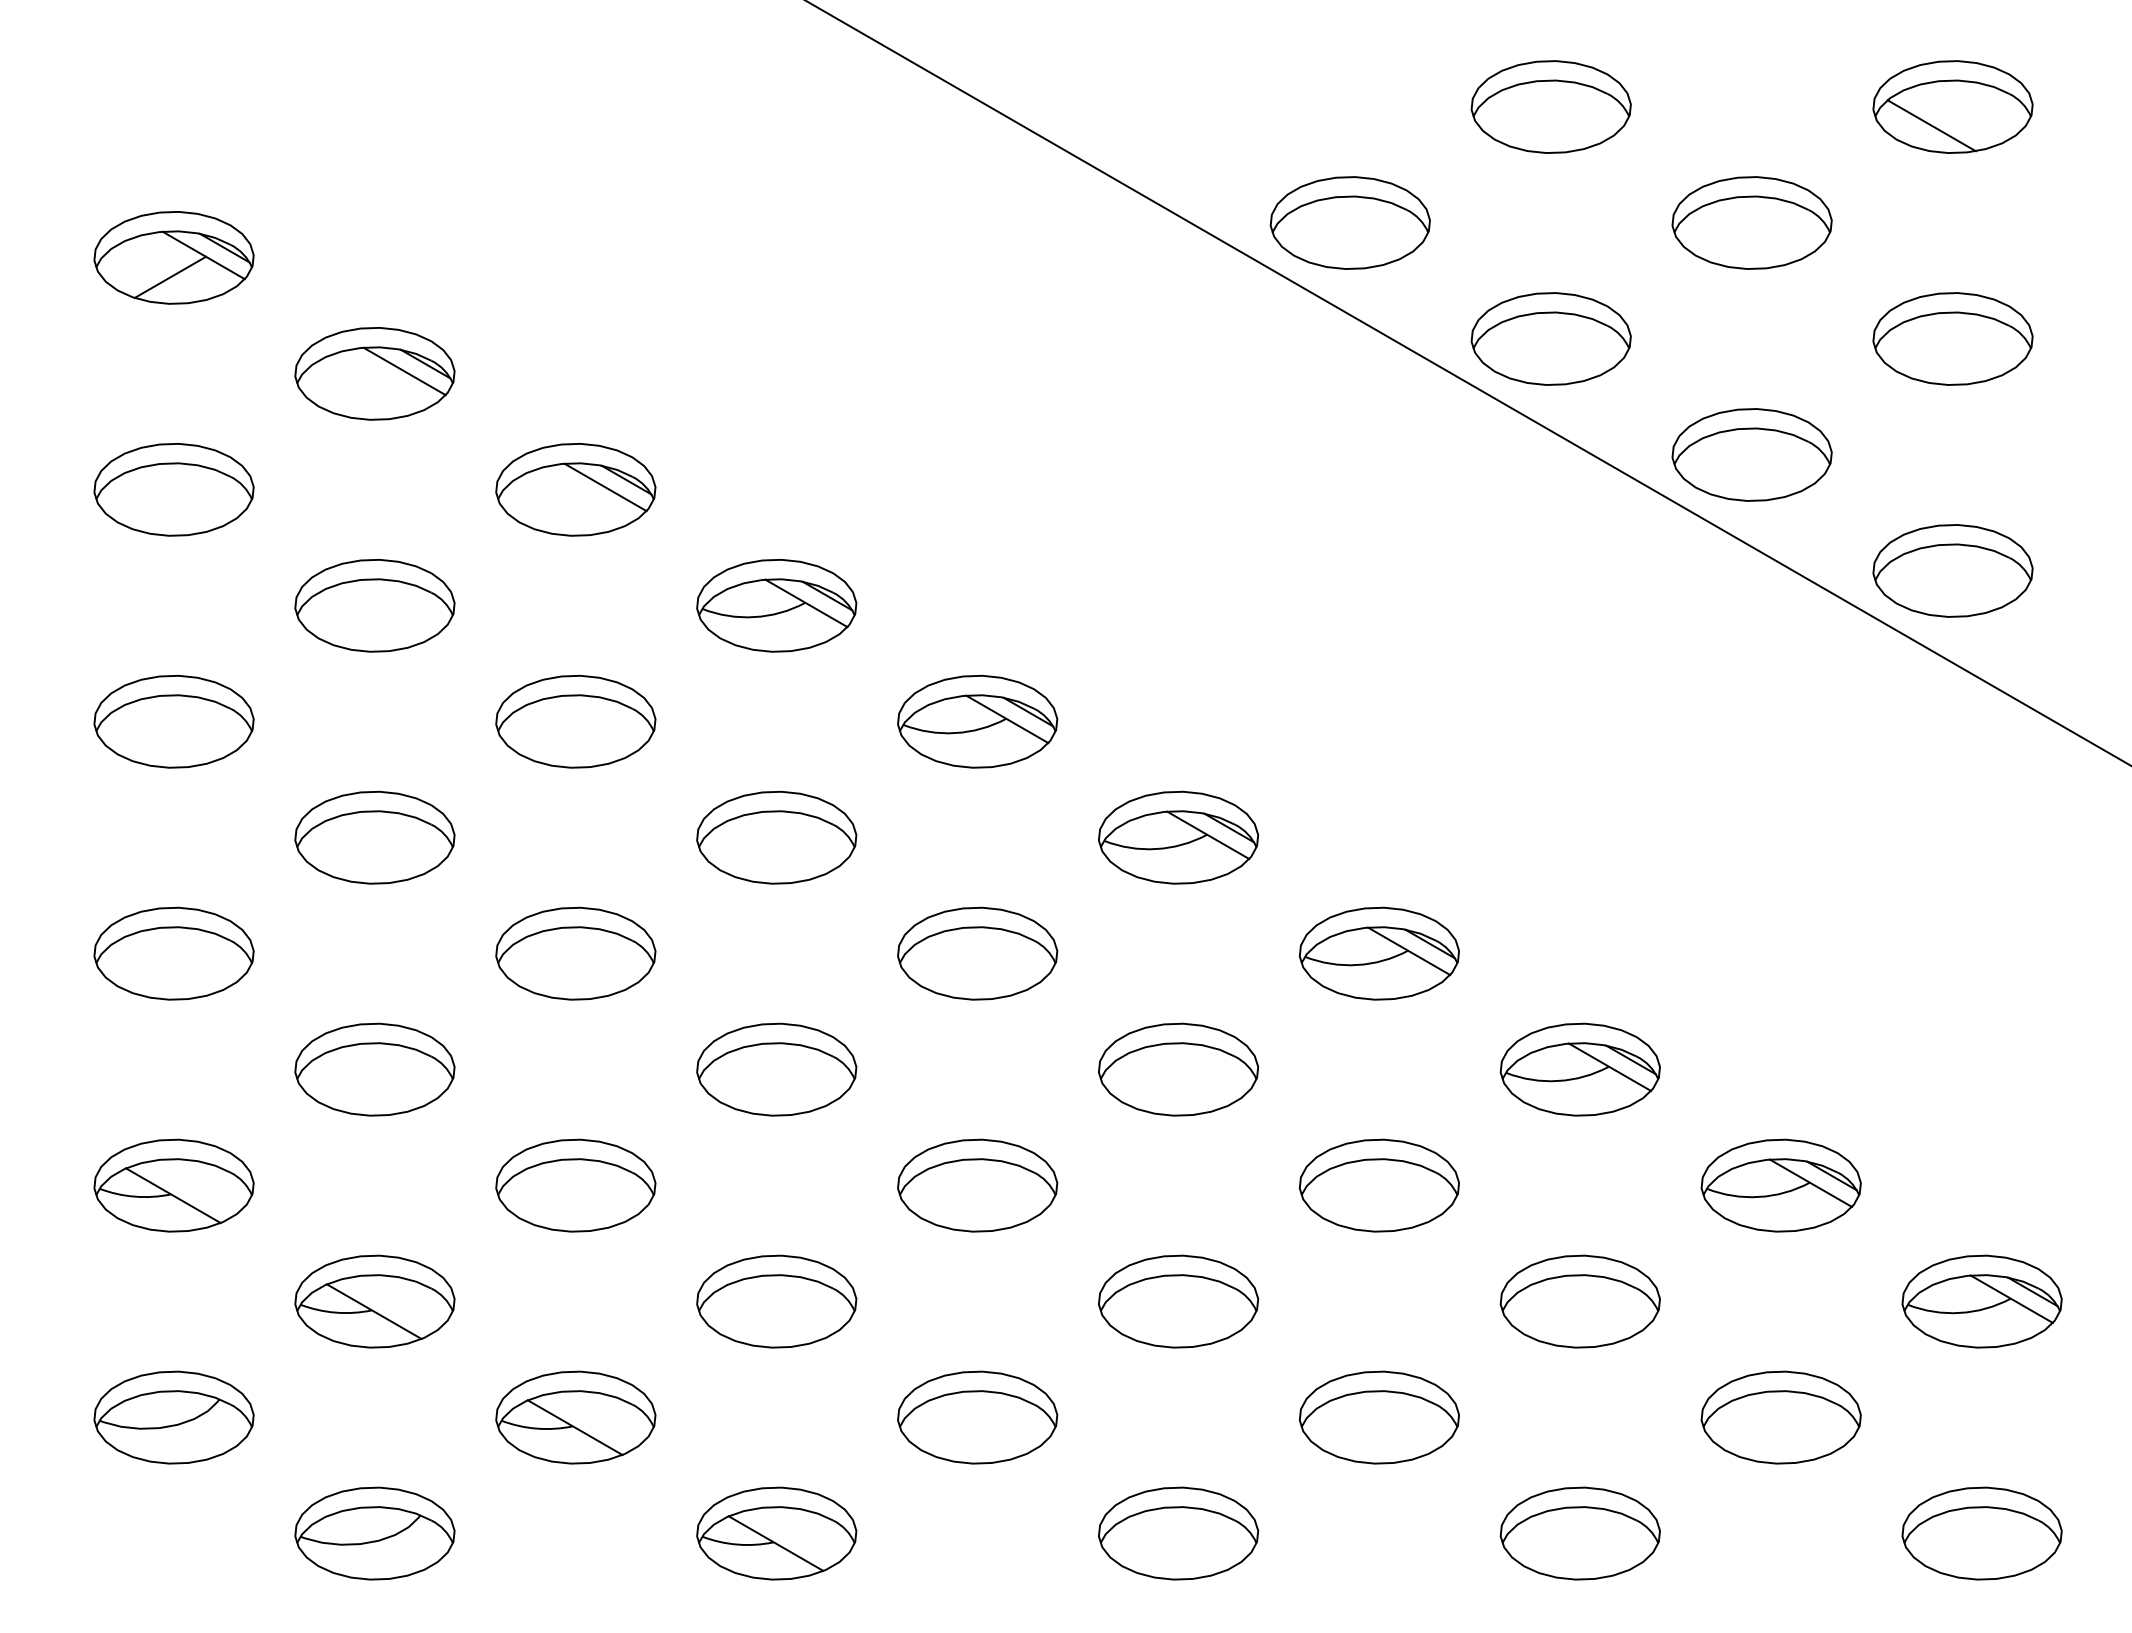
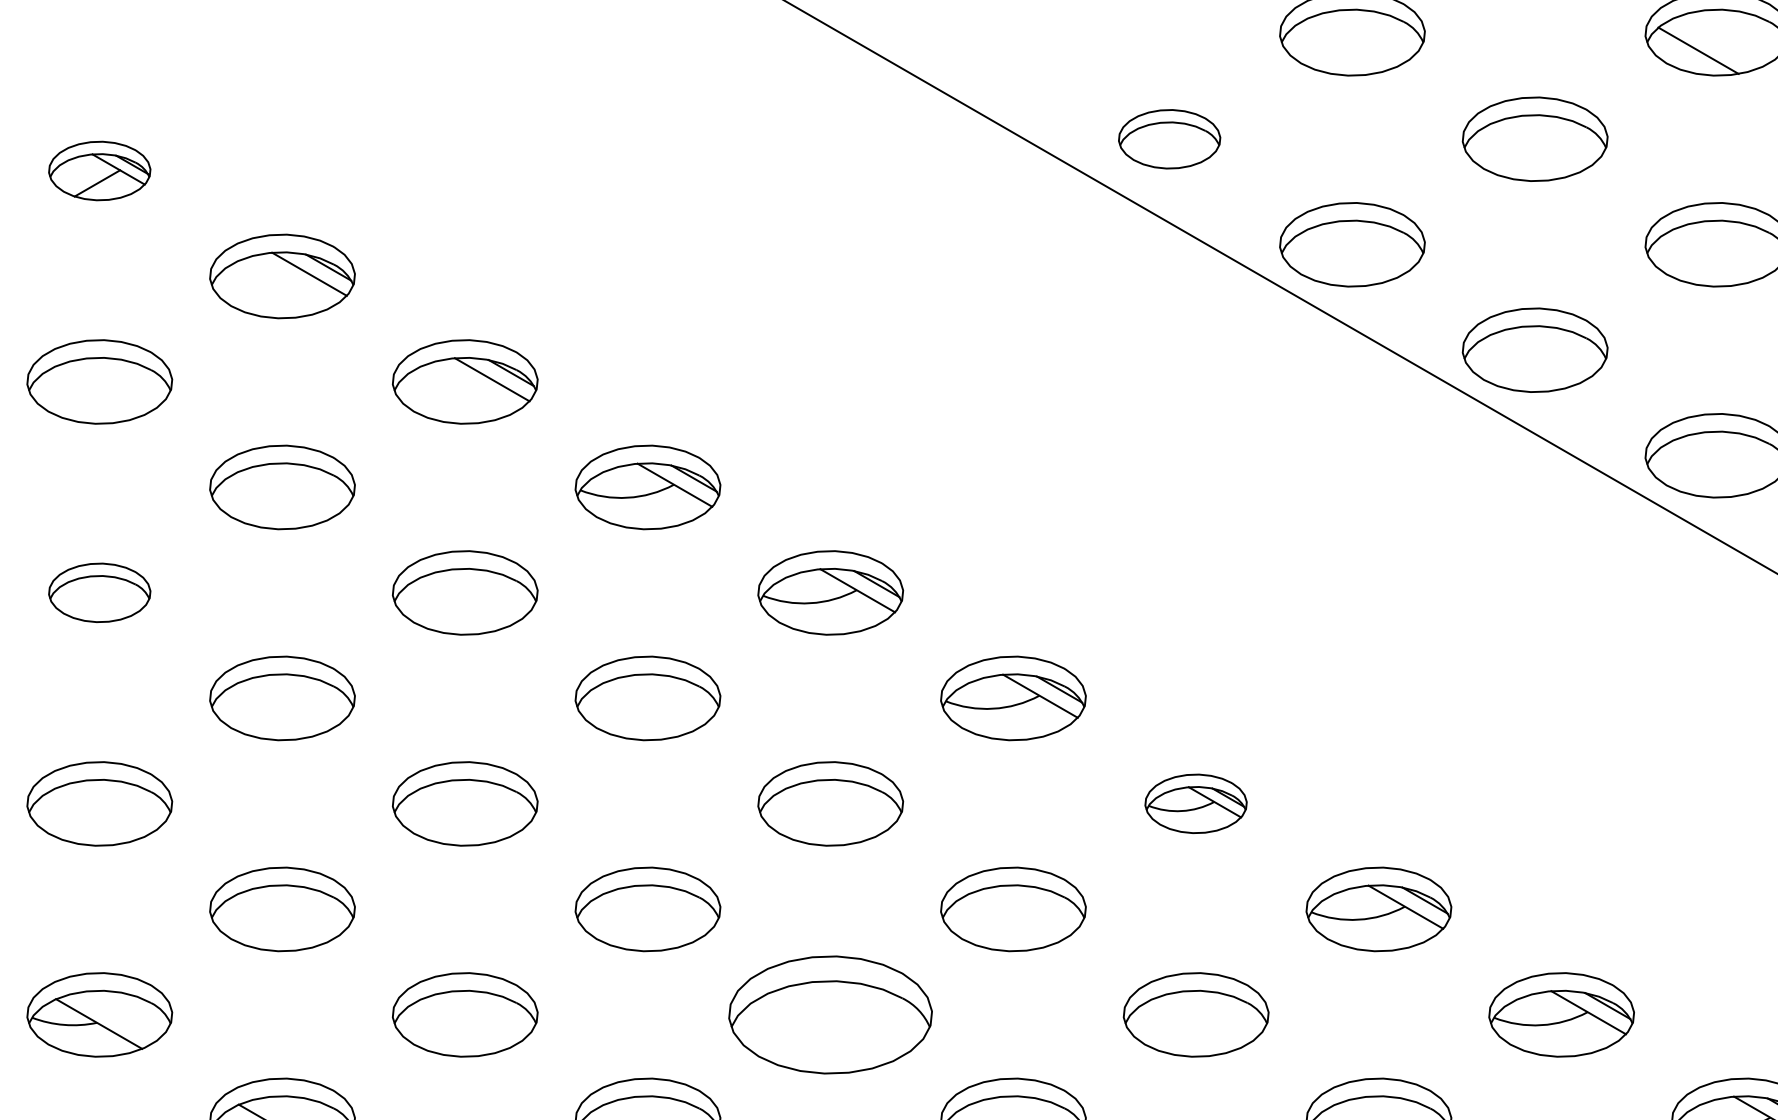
part: (1349, 222) -> (1168, 138), size x0.7
part: (173, 257) -> (99, 170), size x0.7
part: (173, 721) -> (99, 592), size x0.7
part: (1378, 953) -> (1195, 803), size x0.7
part: (977, 1185) -> (830, 1014), size x1.4

